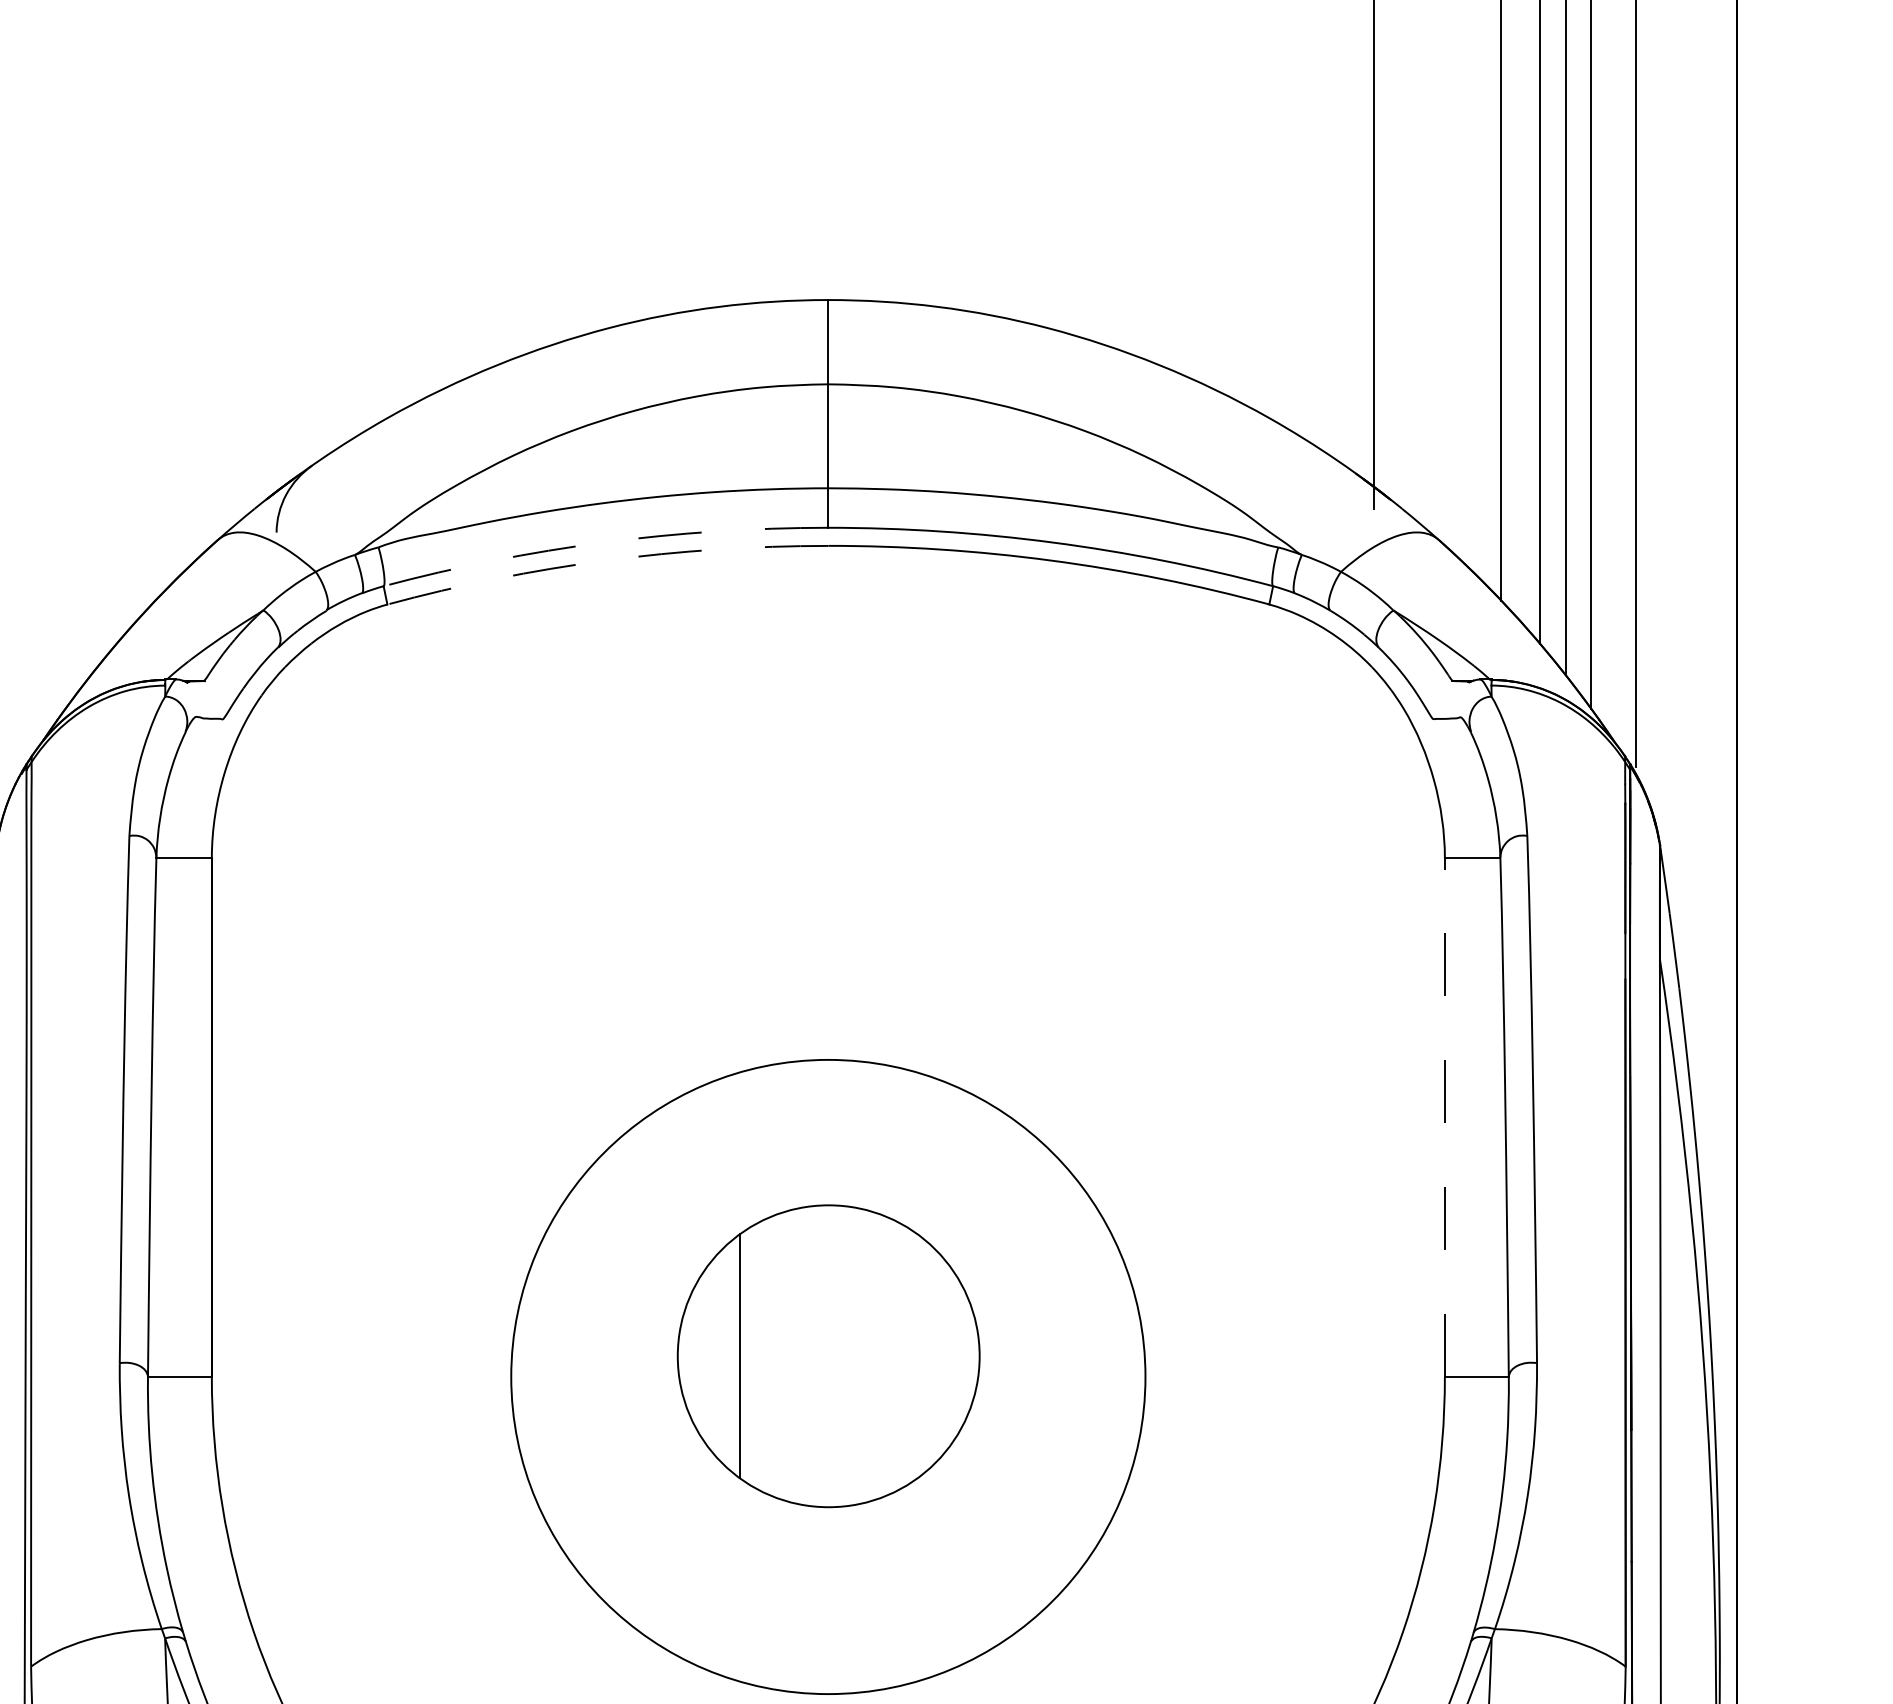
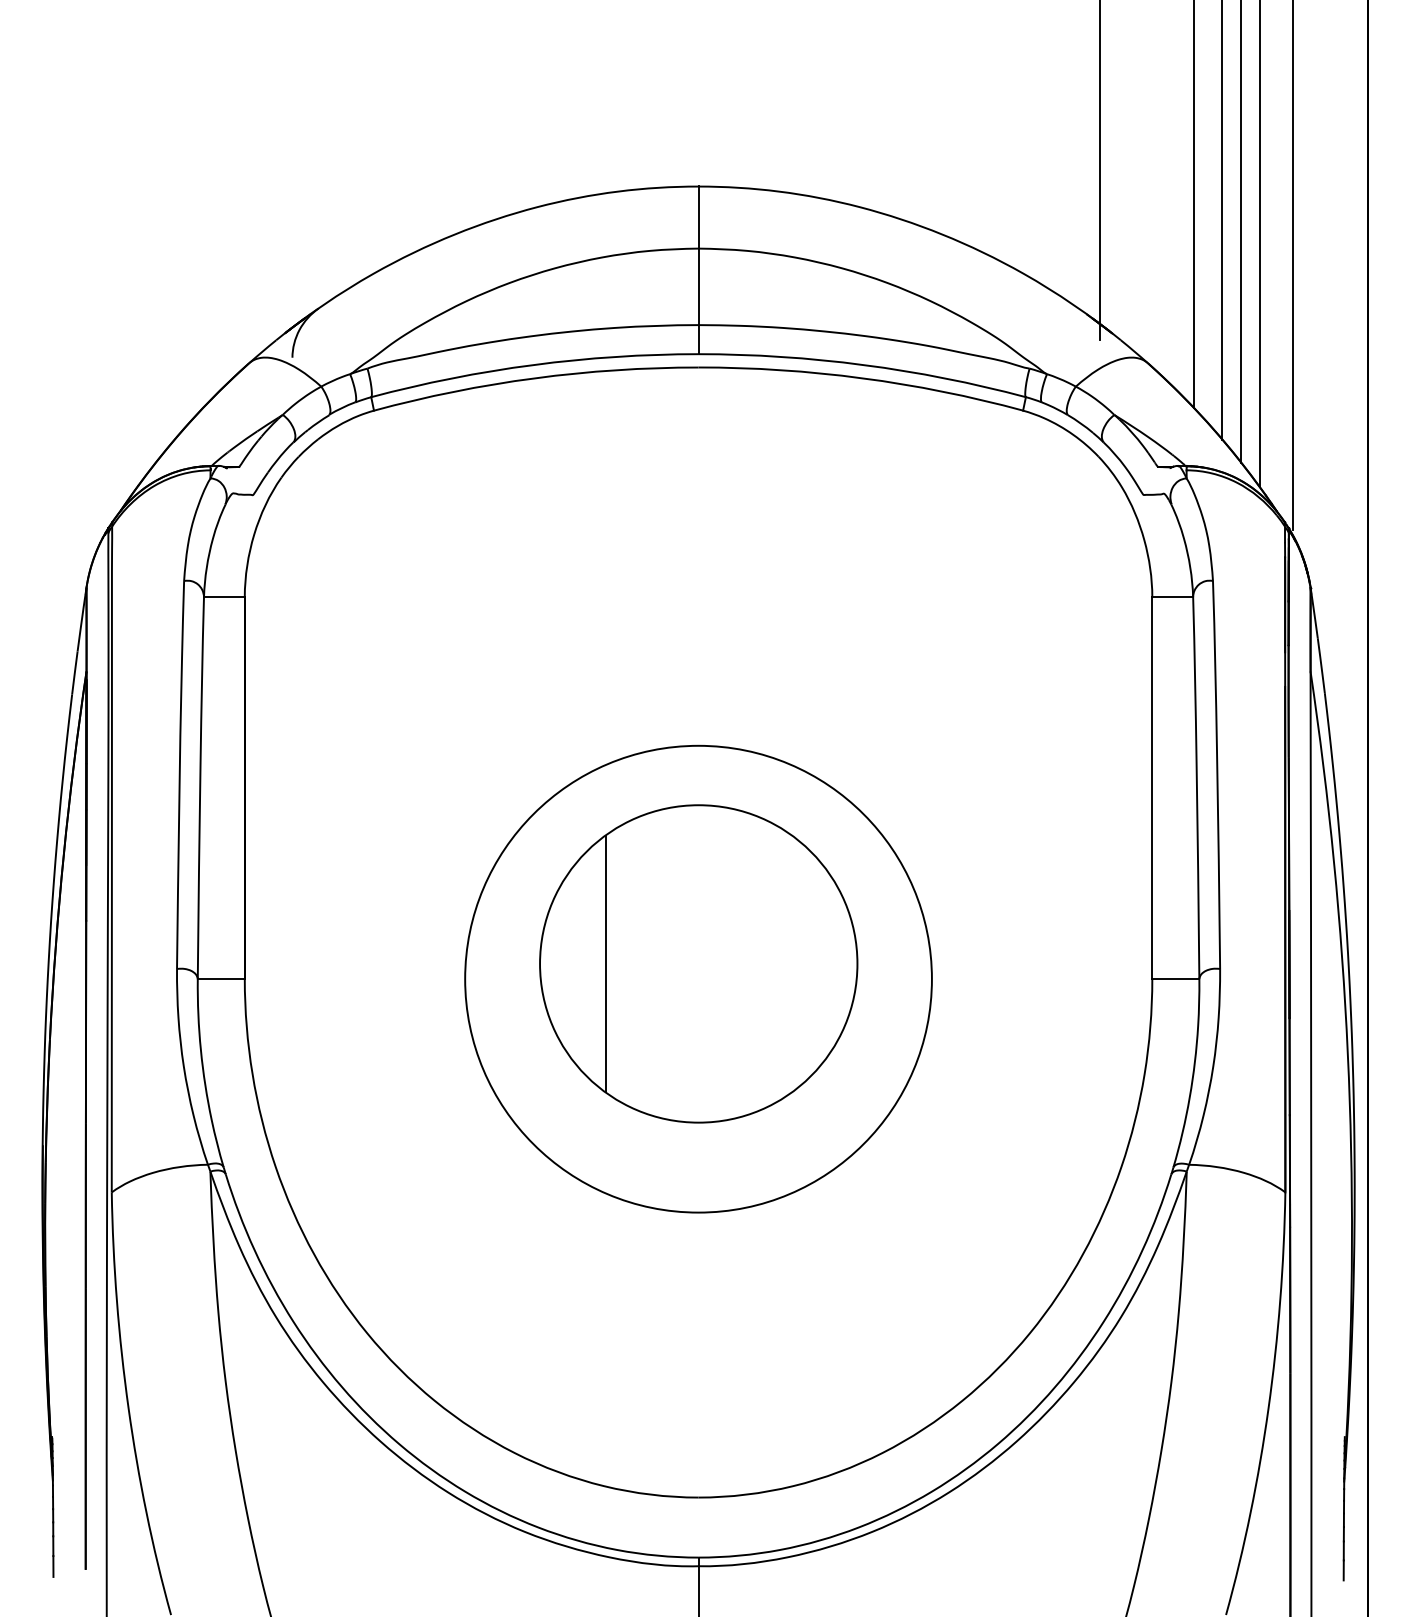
arc: (604, 543) -> (533, 365), dashed -> solid
arc: (605, 560) -> (534, 378), dashed -> solid
line: (1445, 1116) -> (1152, 787), dashed -> solid
part: (828, 1355) -> (698, 963), size x1.43

